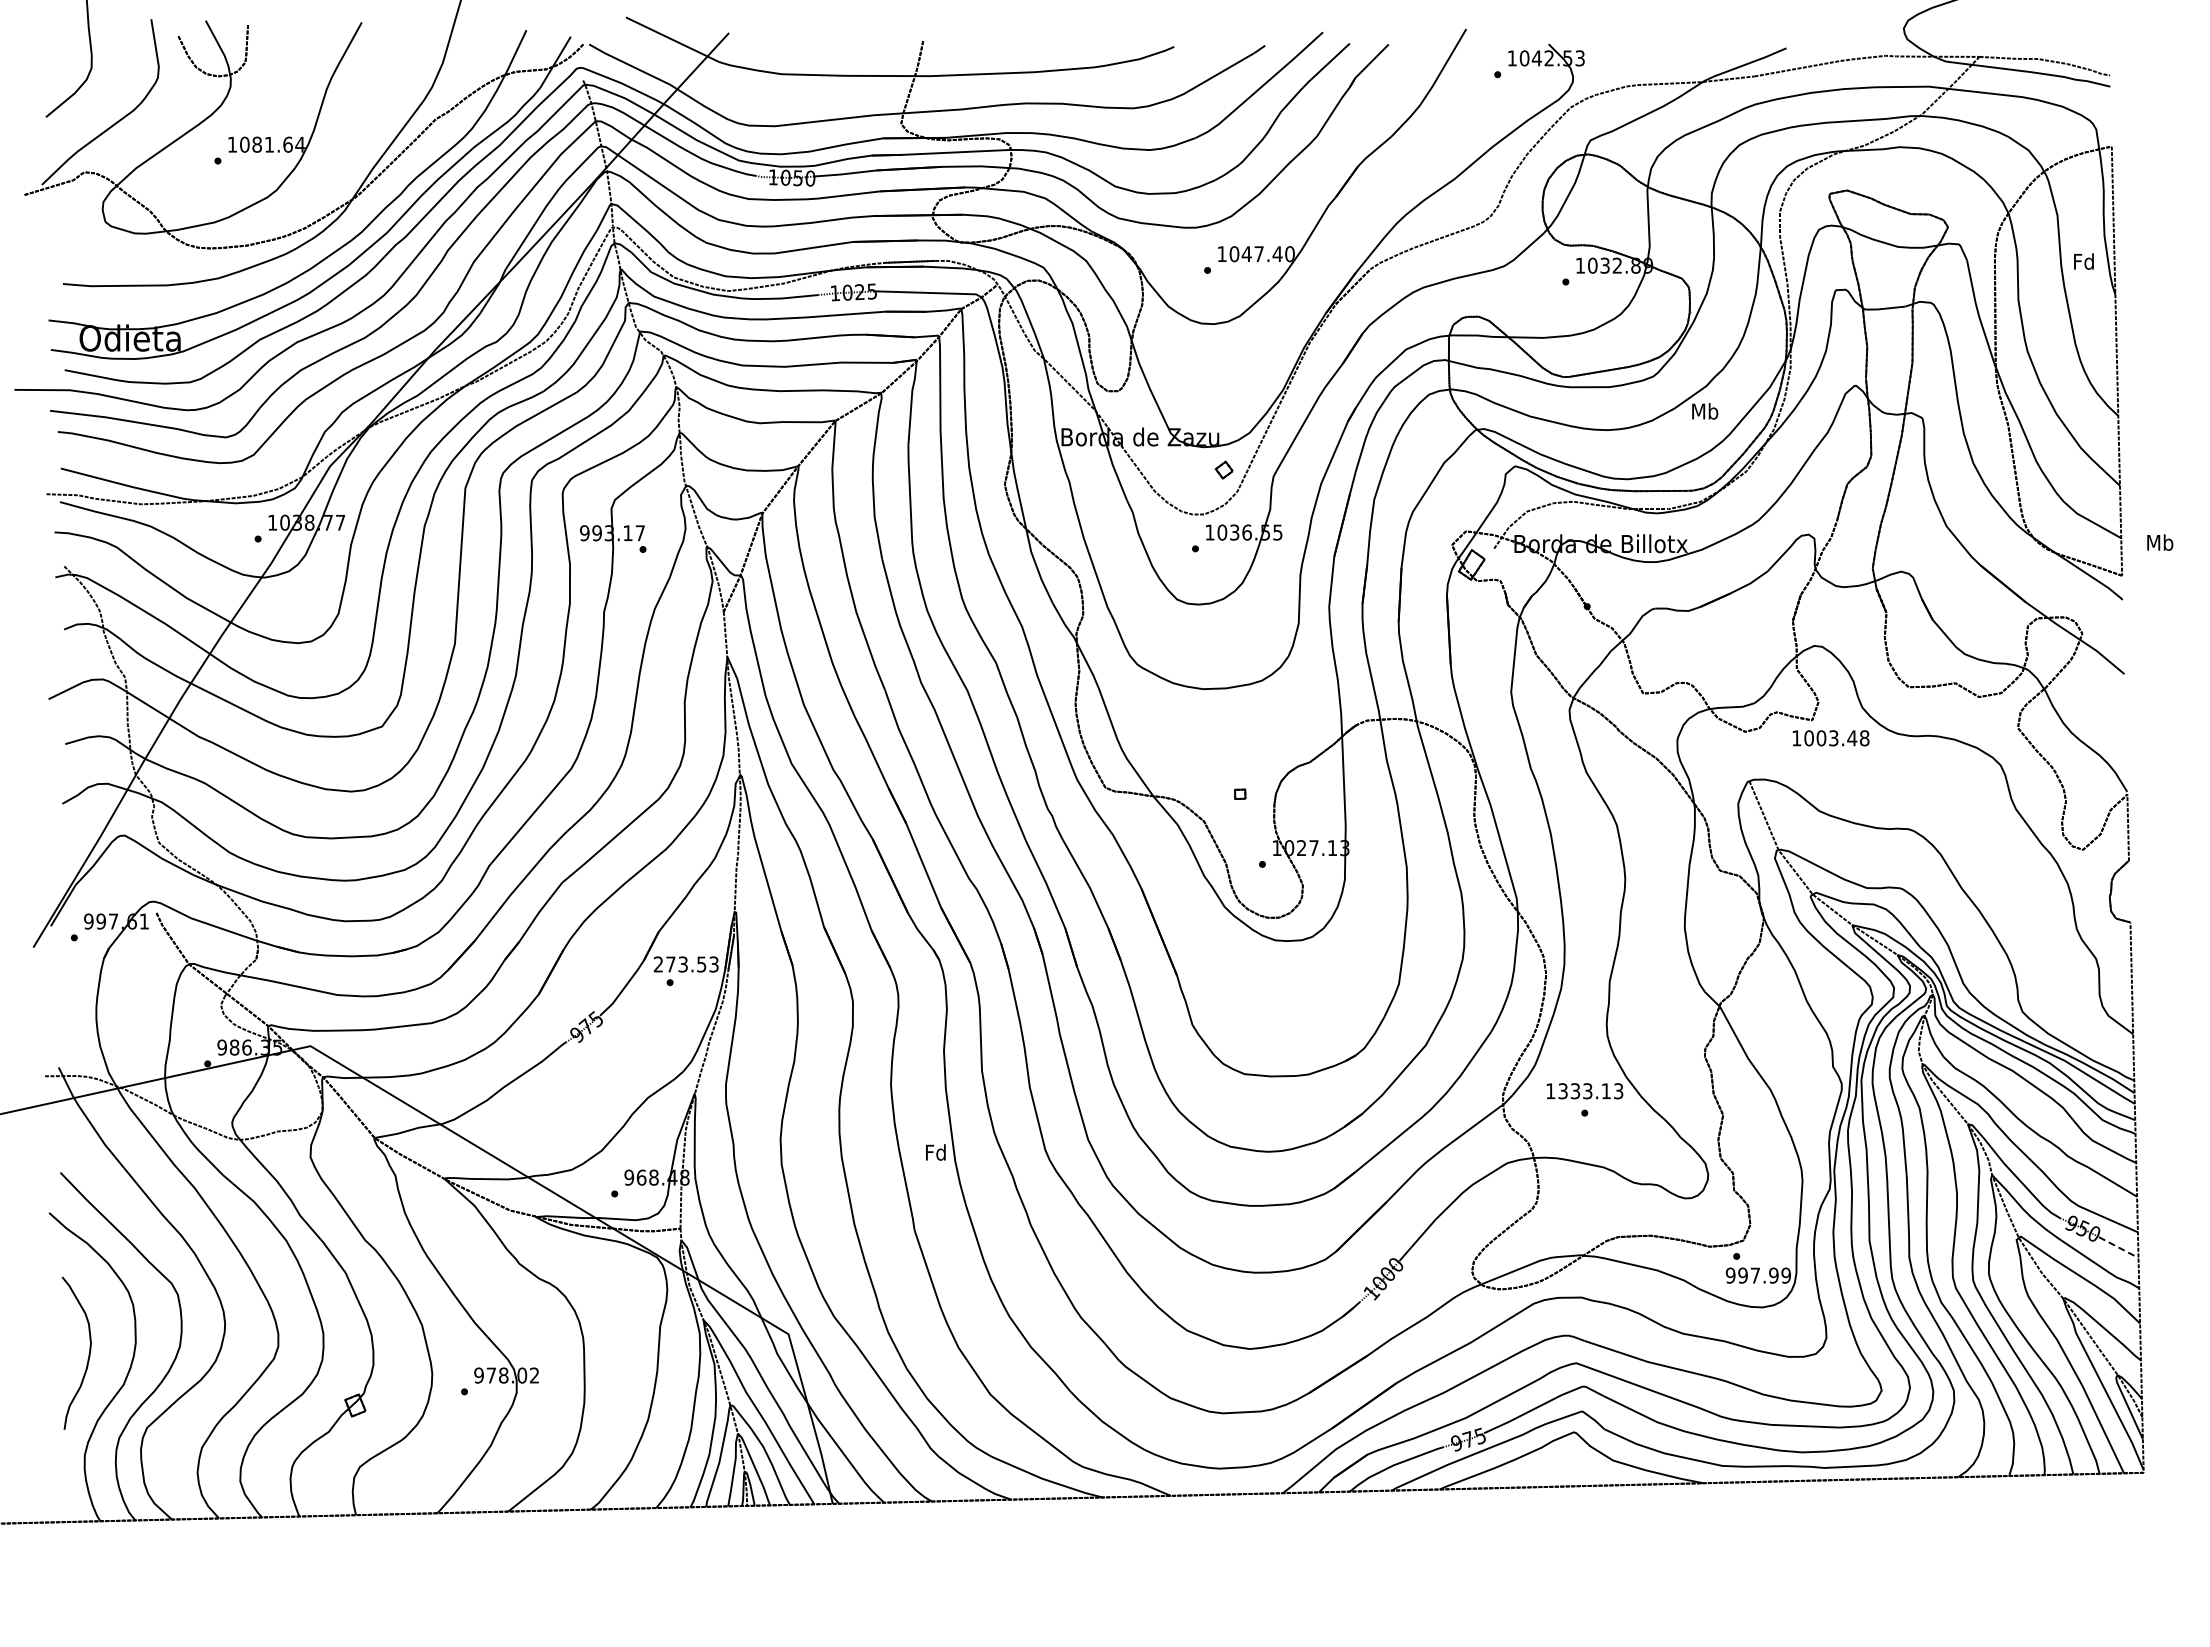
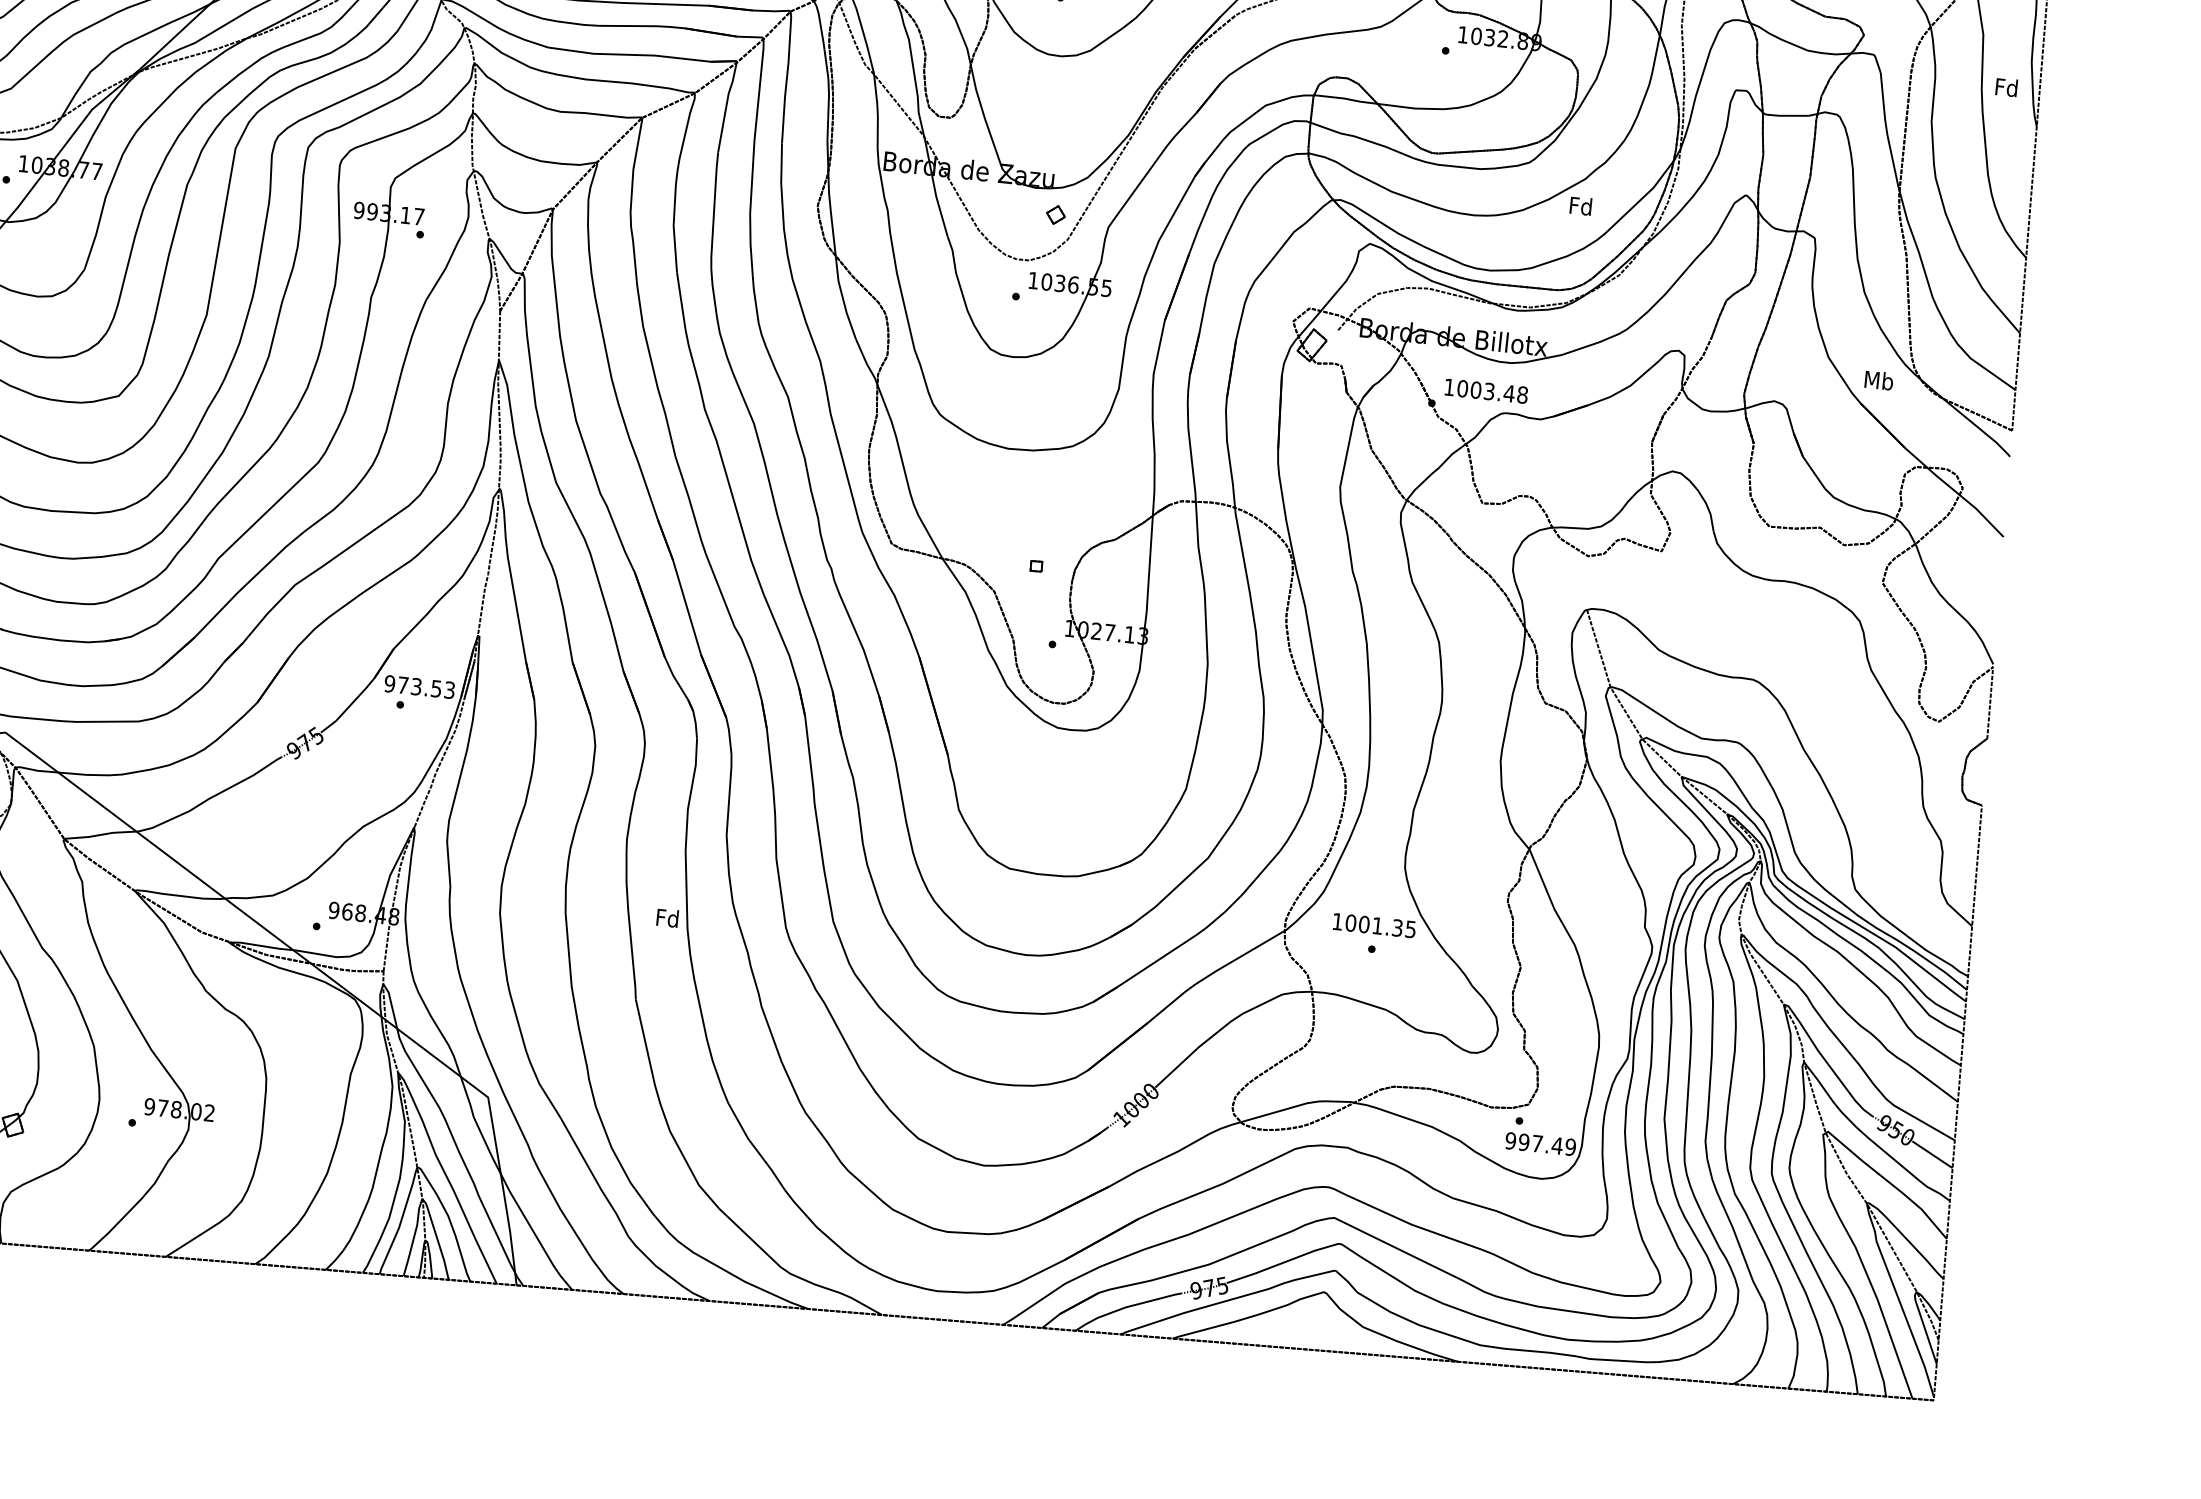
text: (1705, 411) -> (1581, 206), Mb -> Fd
text: (2160, 542) -> (1879, 380), moved
text: (1830, 738) -> (1485, 391), moved
text: (658, 964) -> (389, 683), 273.53 -> 973.53
text: (1590, 1091) -> (1380, 926), 1333.13 -> 1001.35
line: (2119, 1247) -> (1933, 1154), dashed -> solid
text: (1773, 1275) -> (1556, 1145), 997.99 -> 997.49

